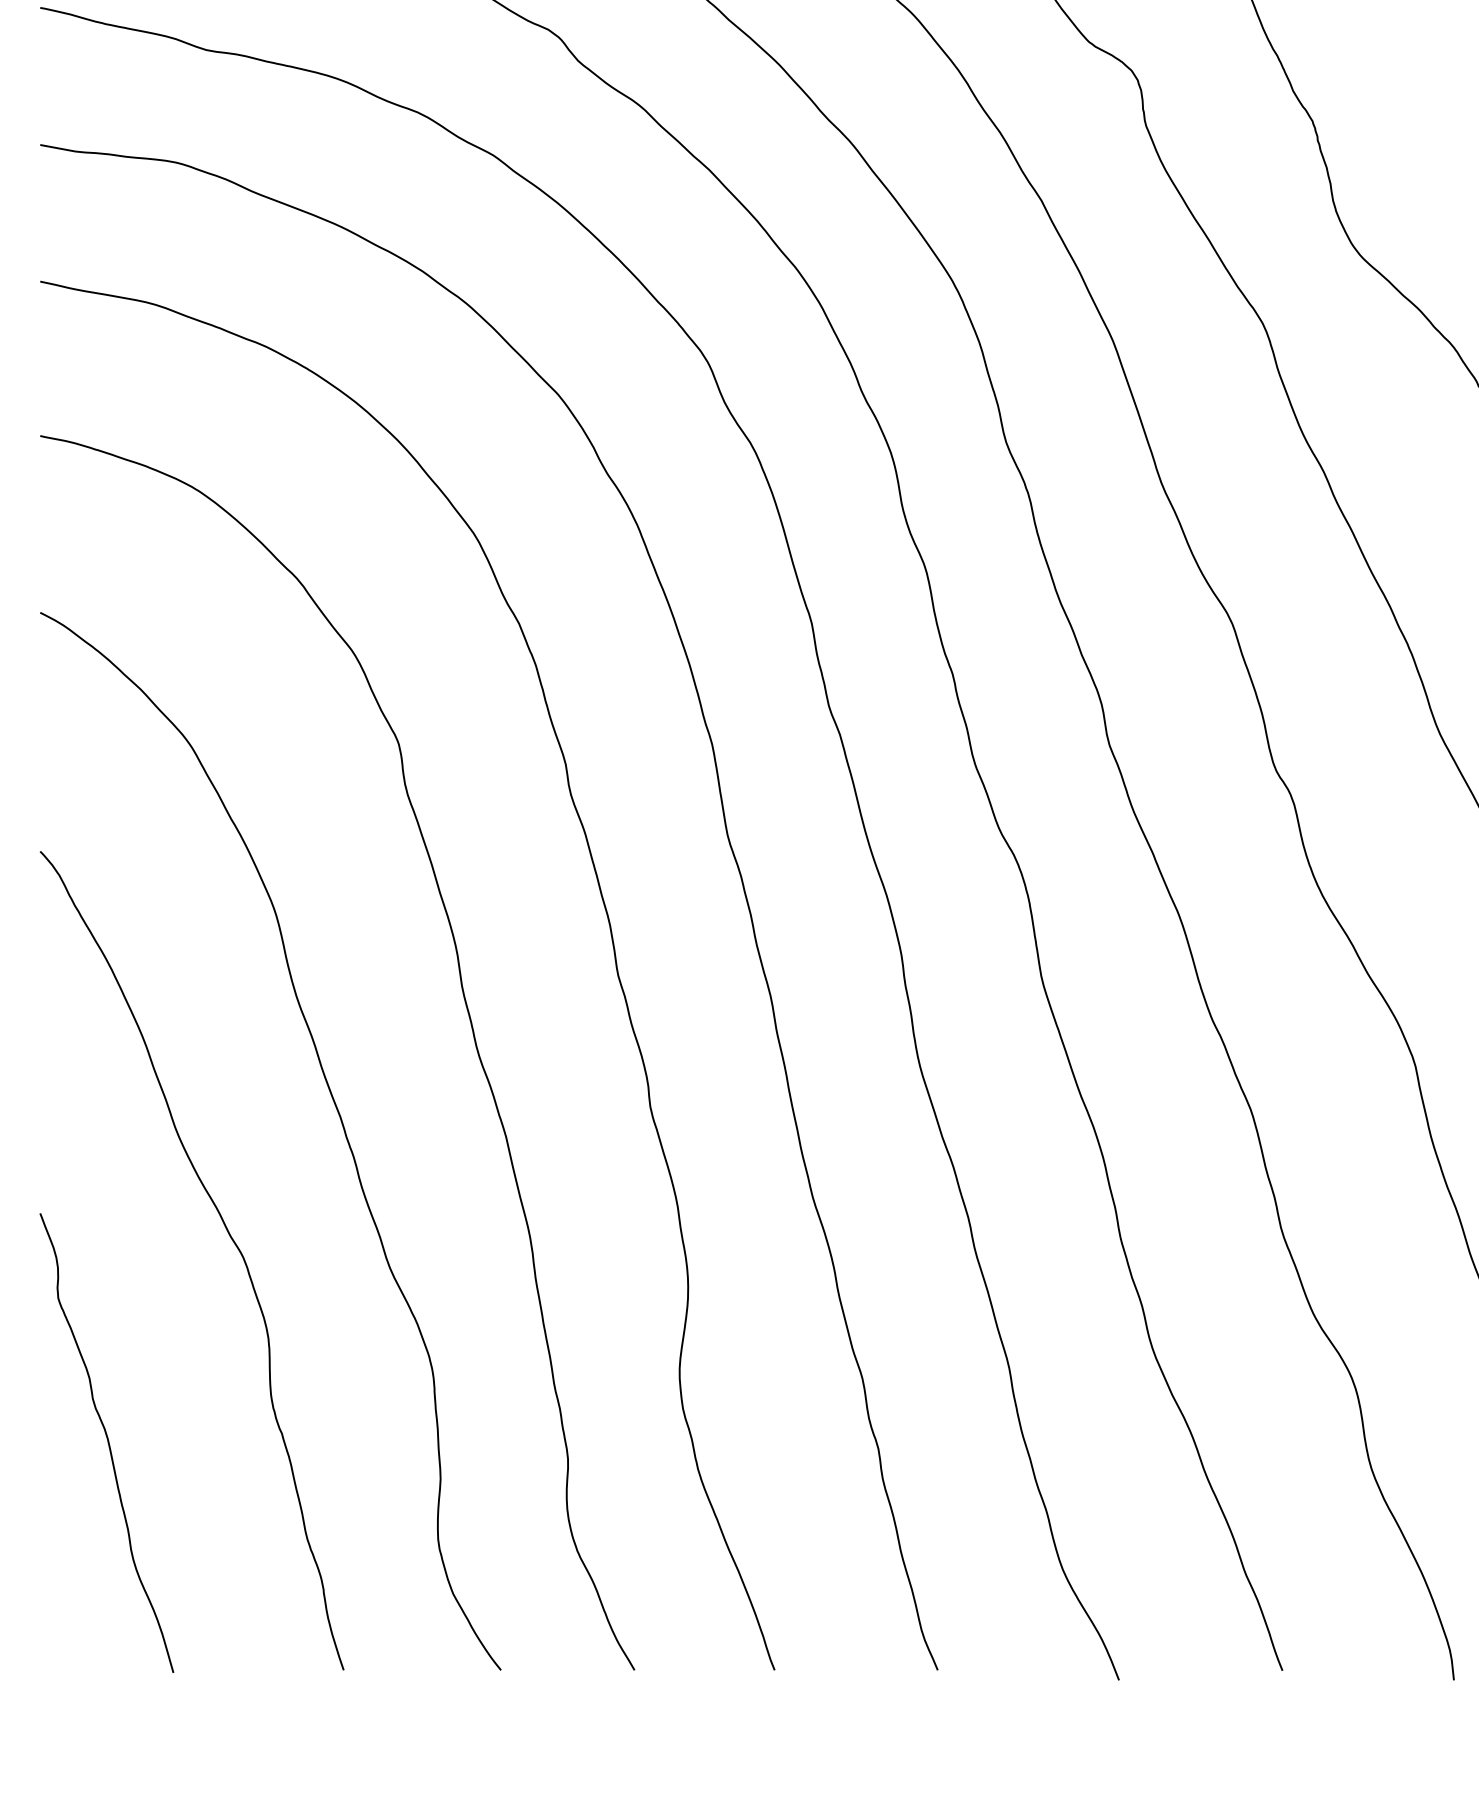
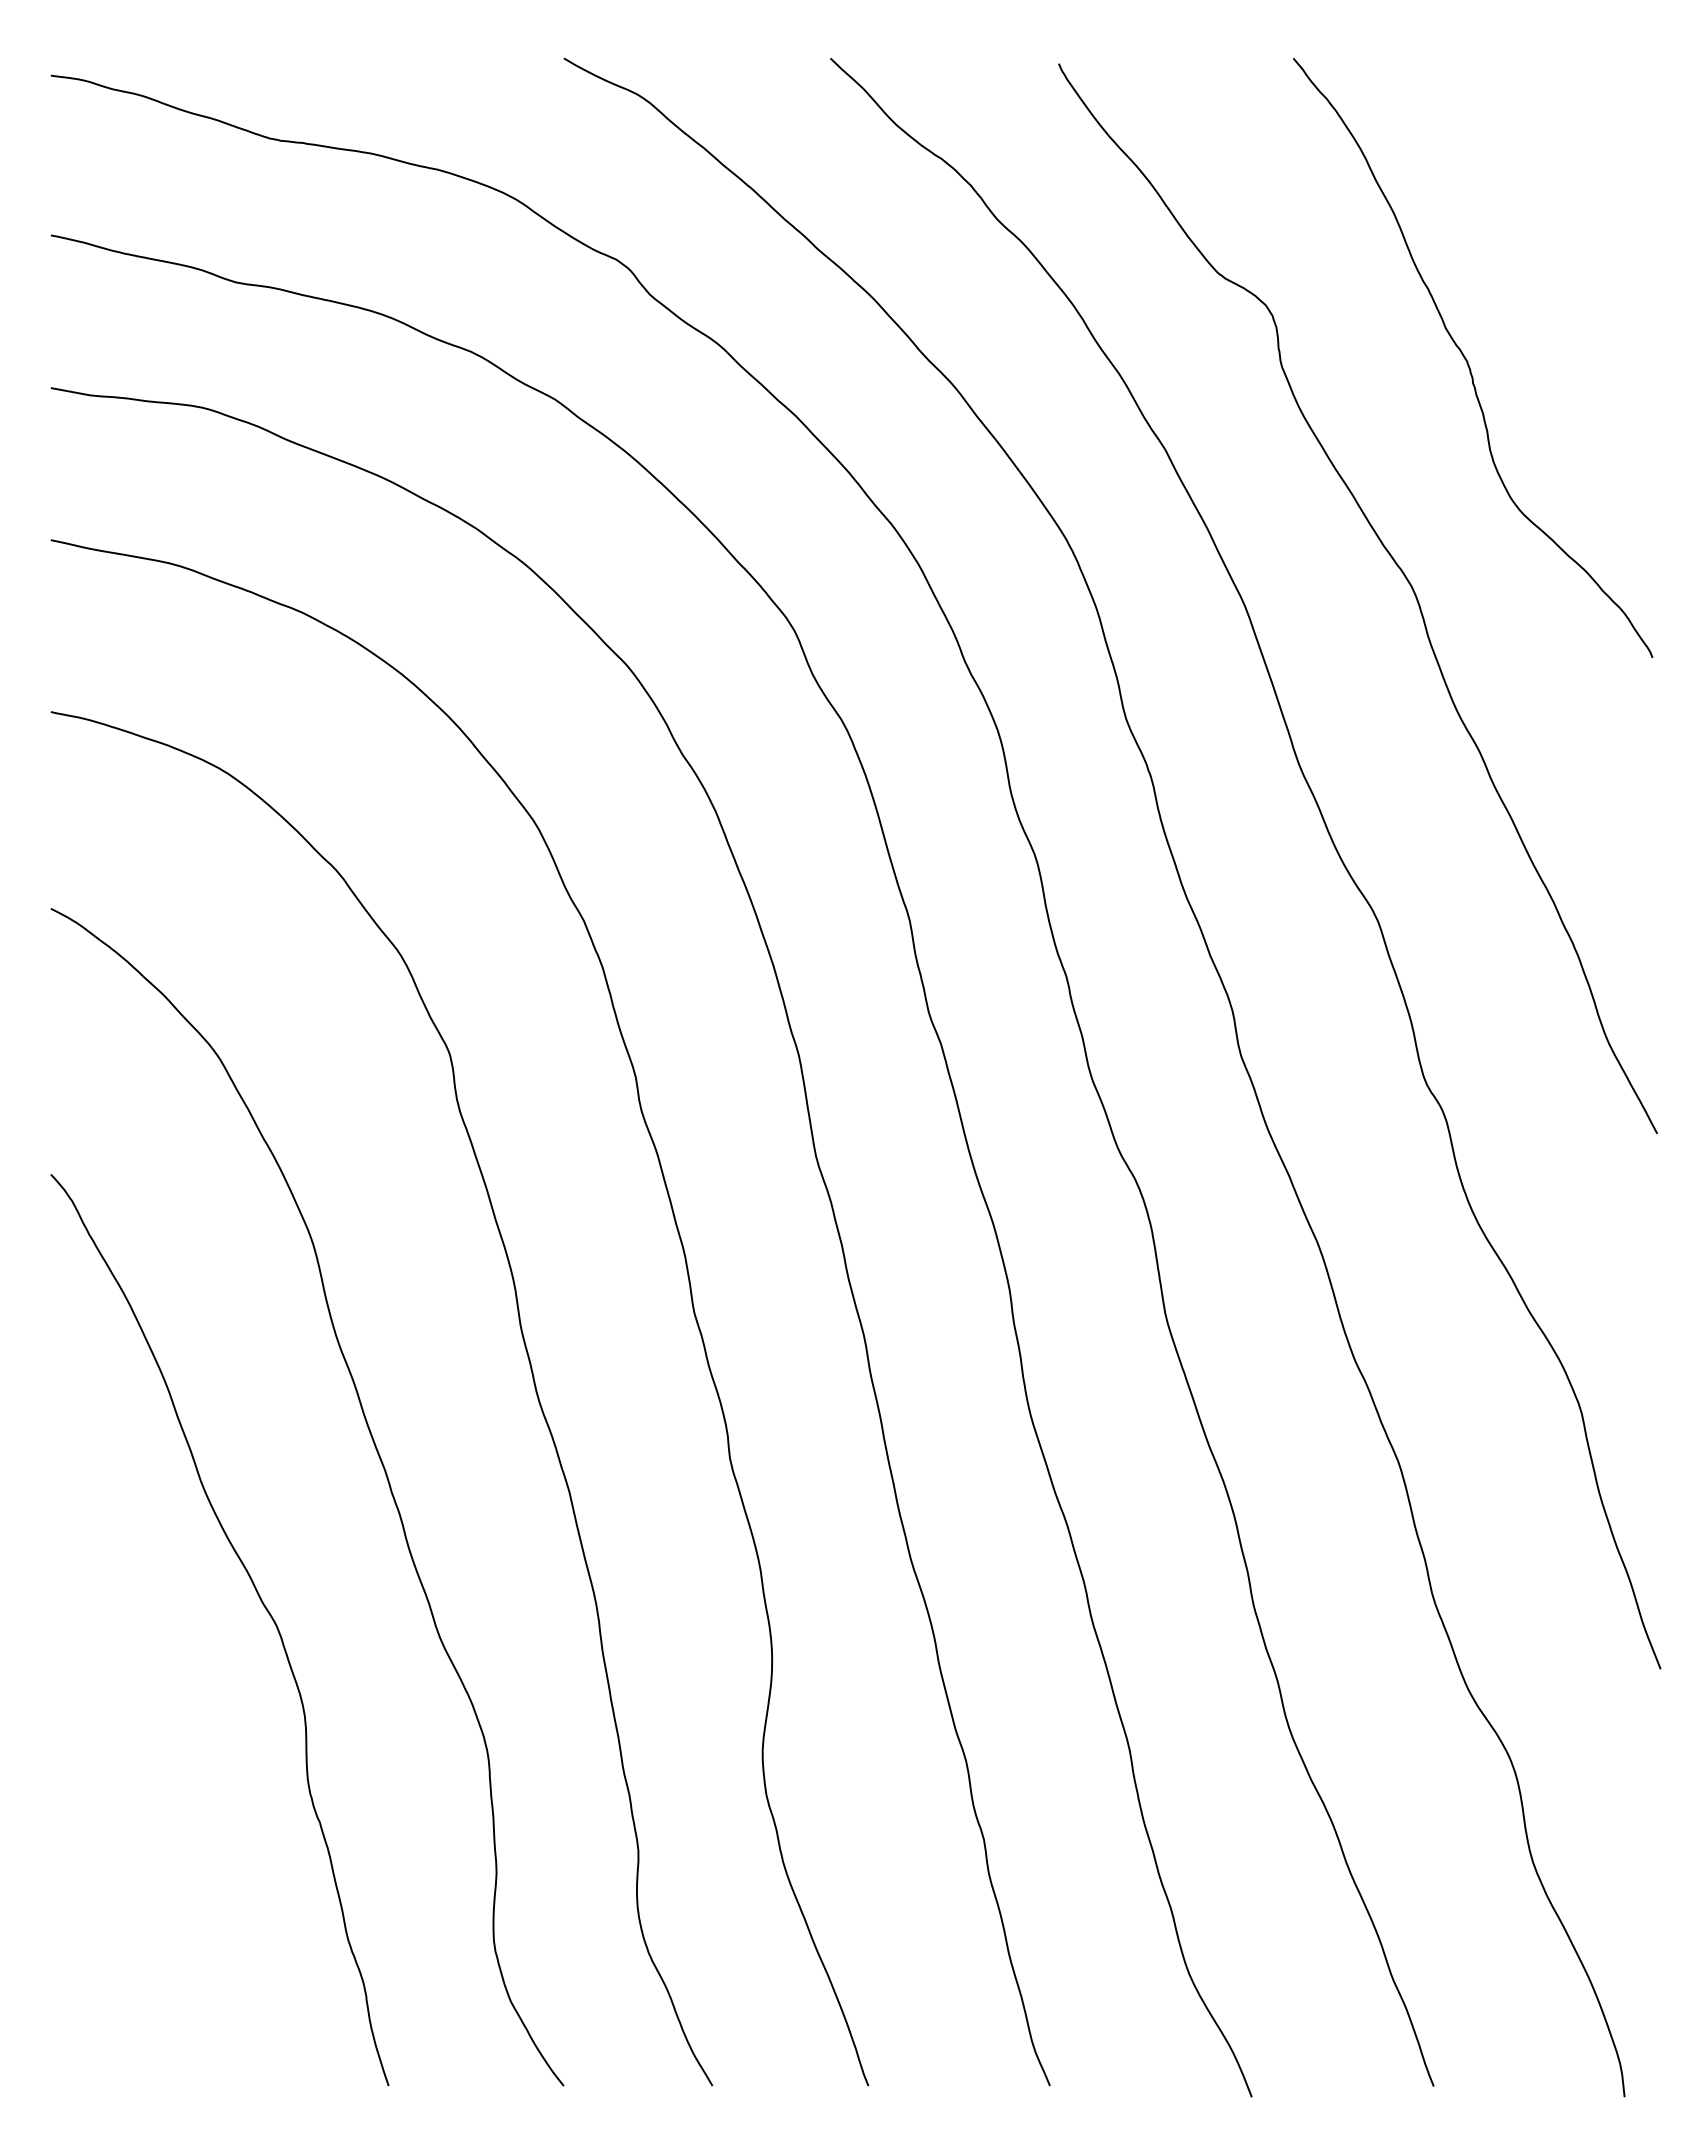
curve: (107, 1441) -> (125, 1831), removed

